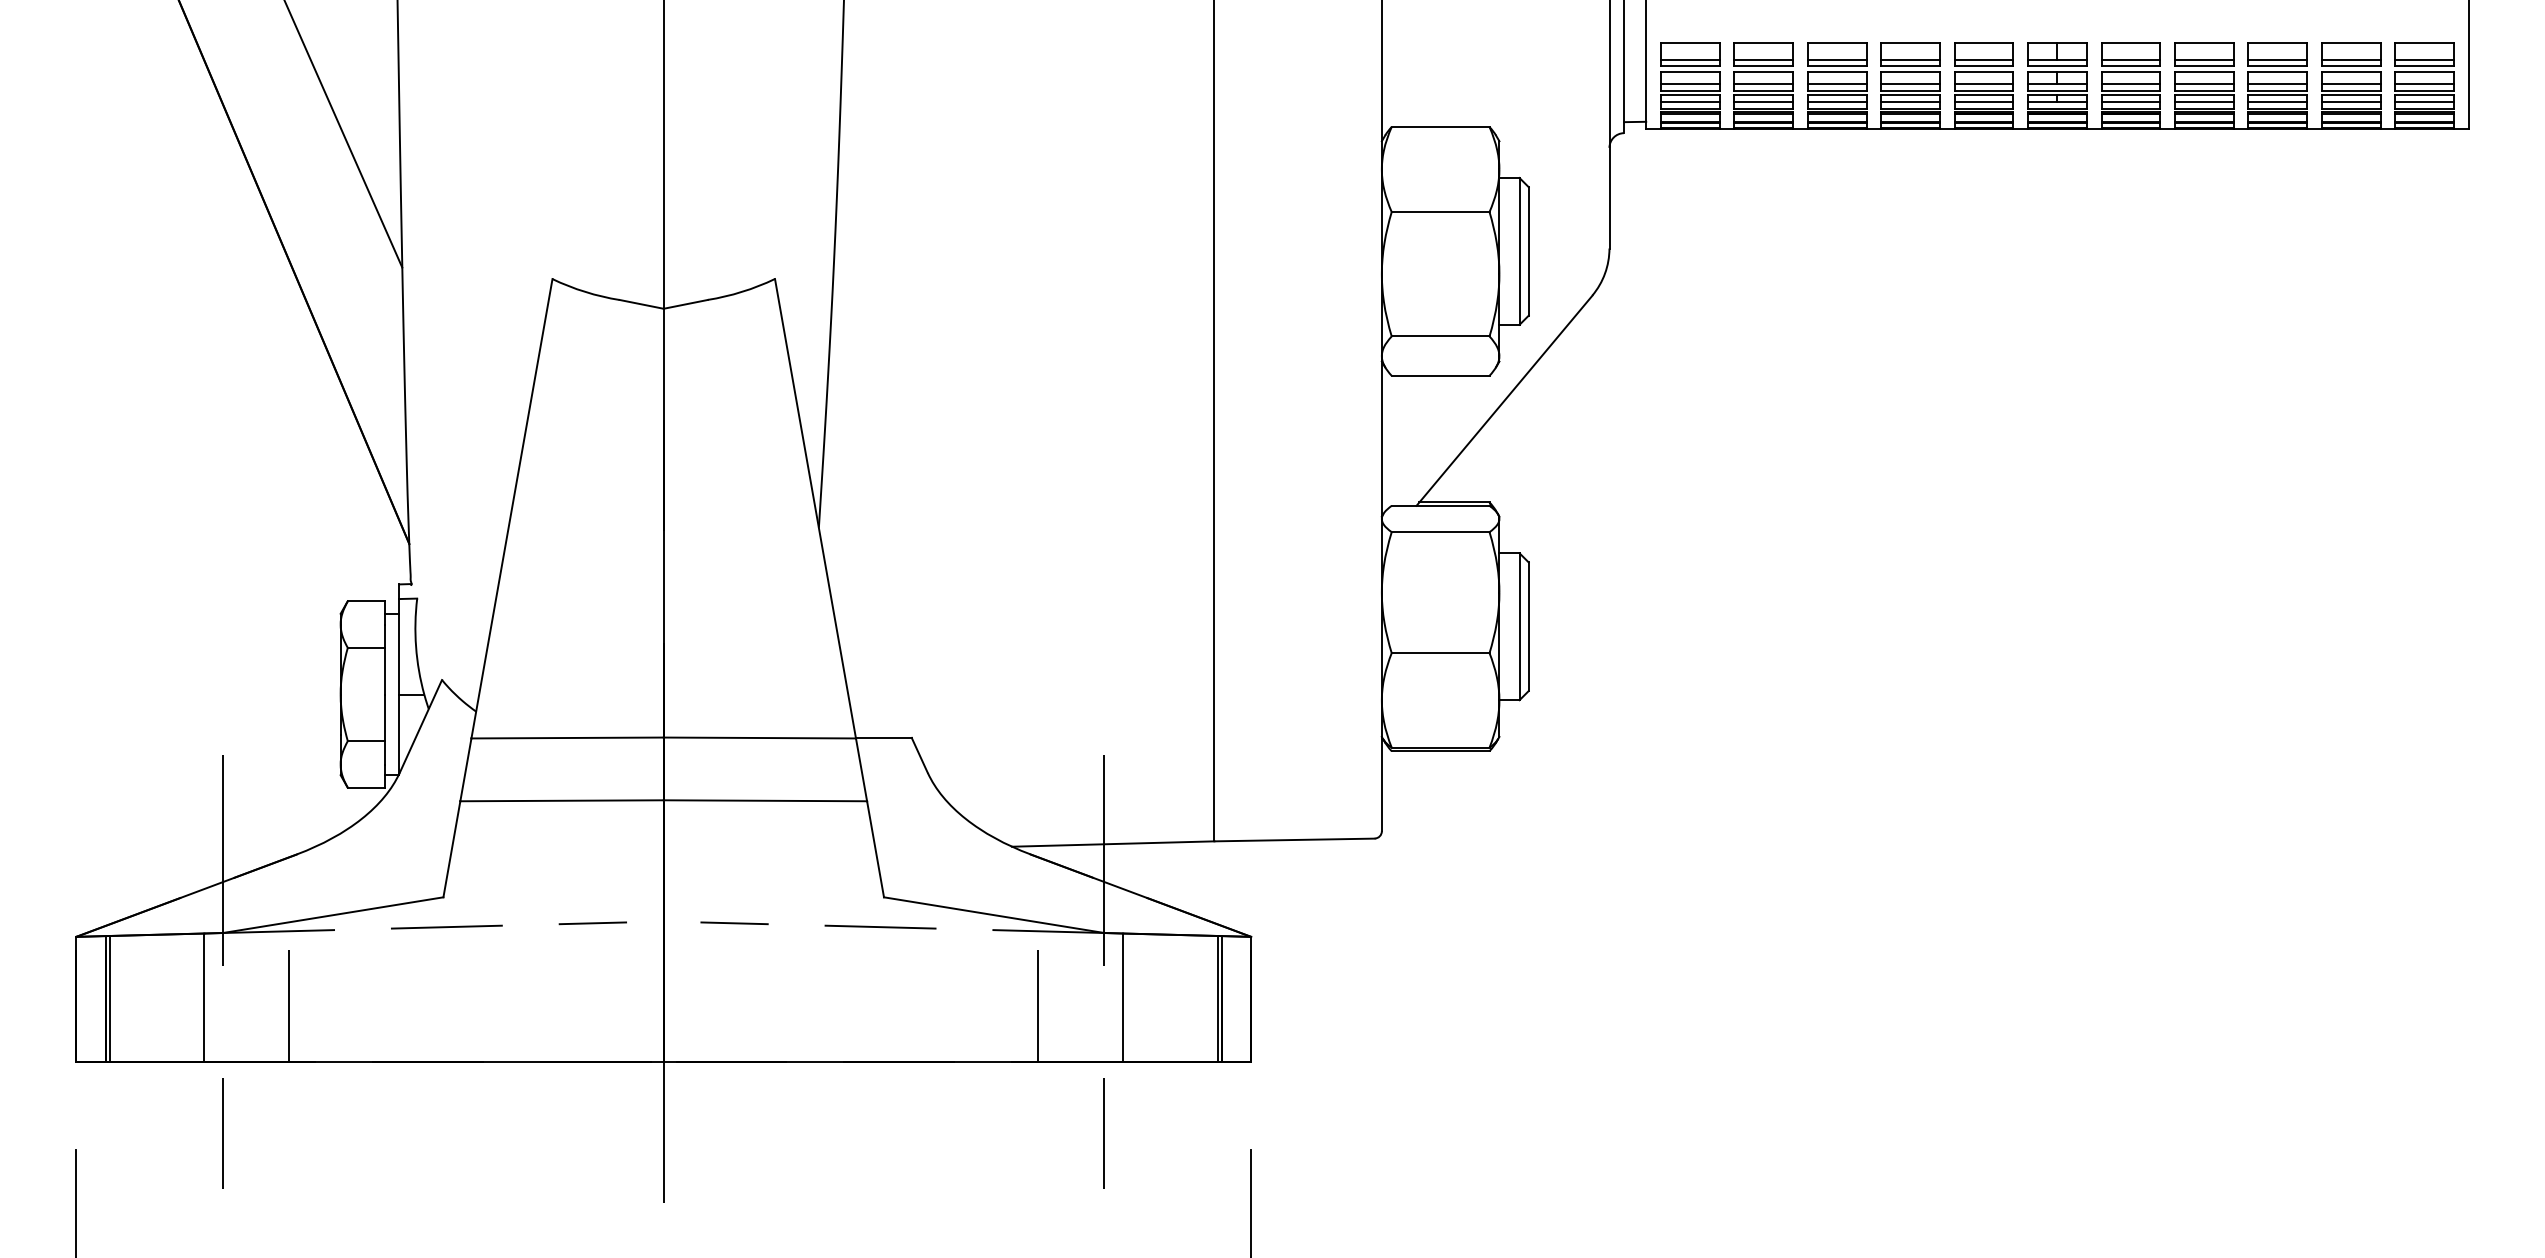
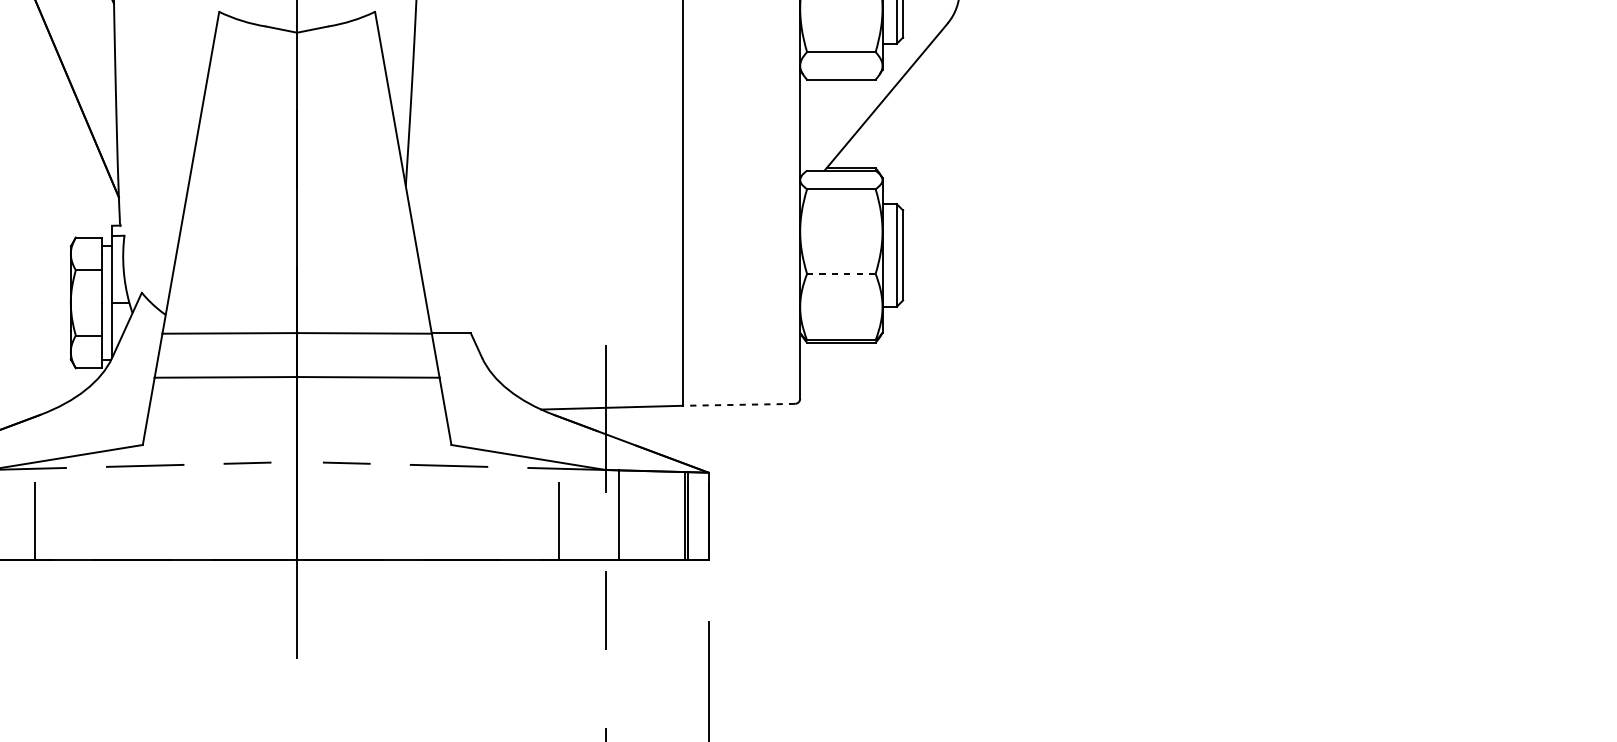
line: (1440, 653) -> (841, 274), solid -> dashed
line: (1294, 840) -> (739, 405), solid -> dashed

